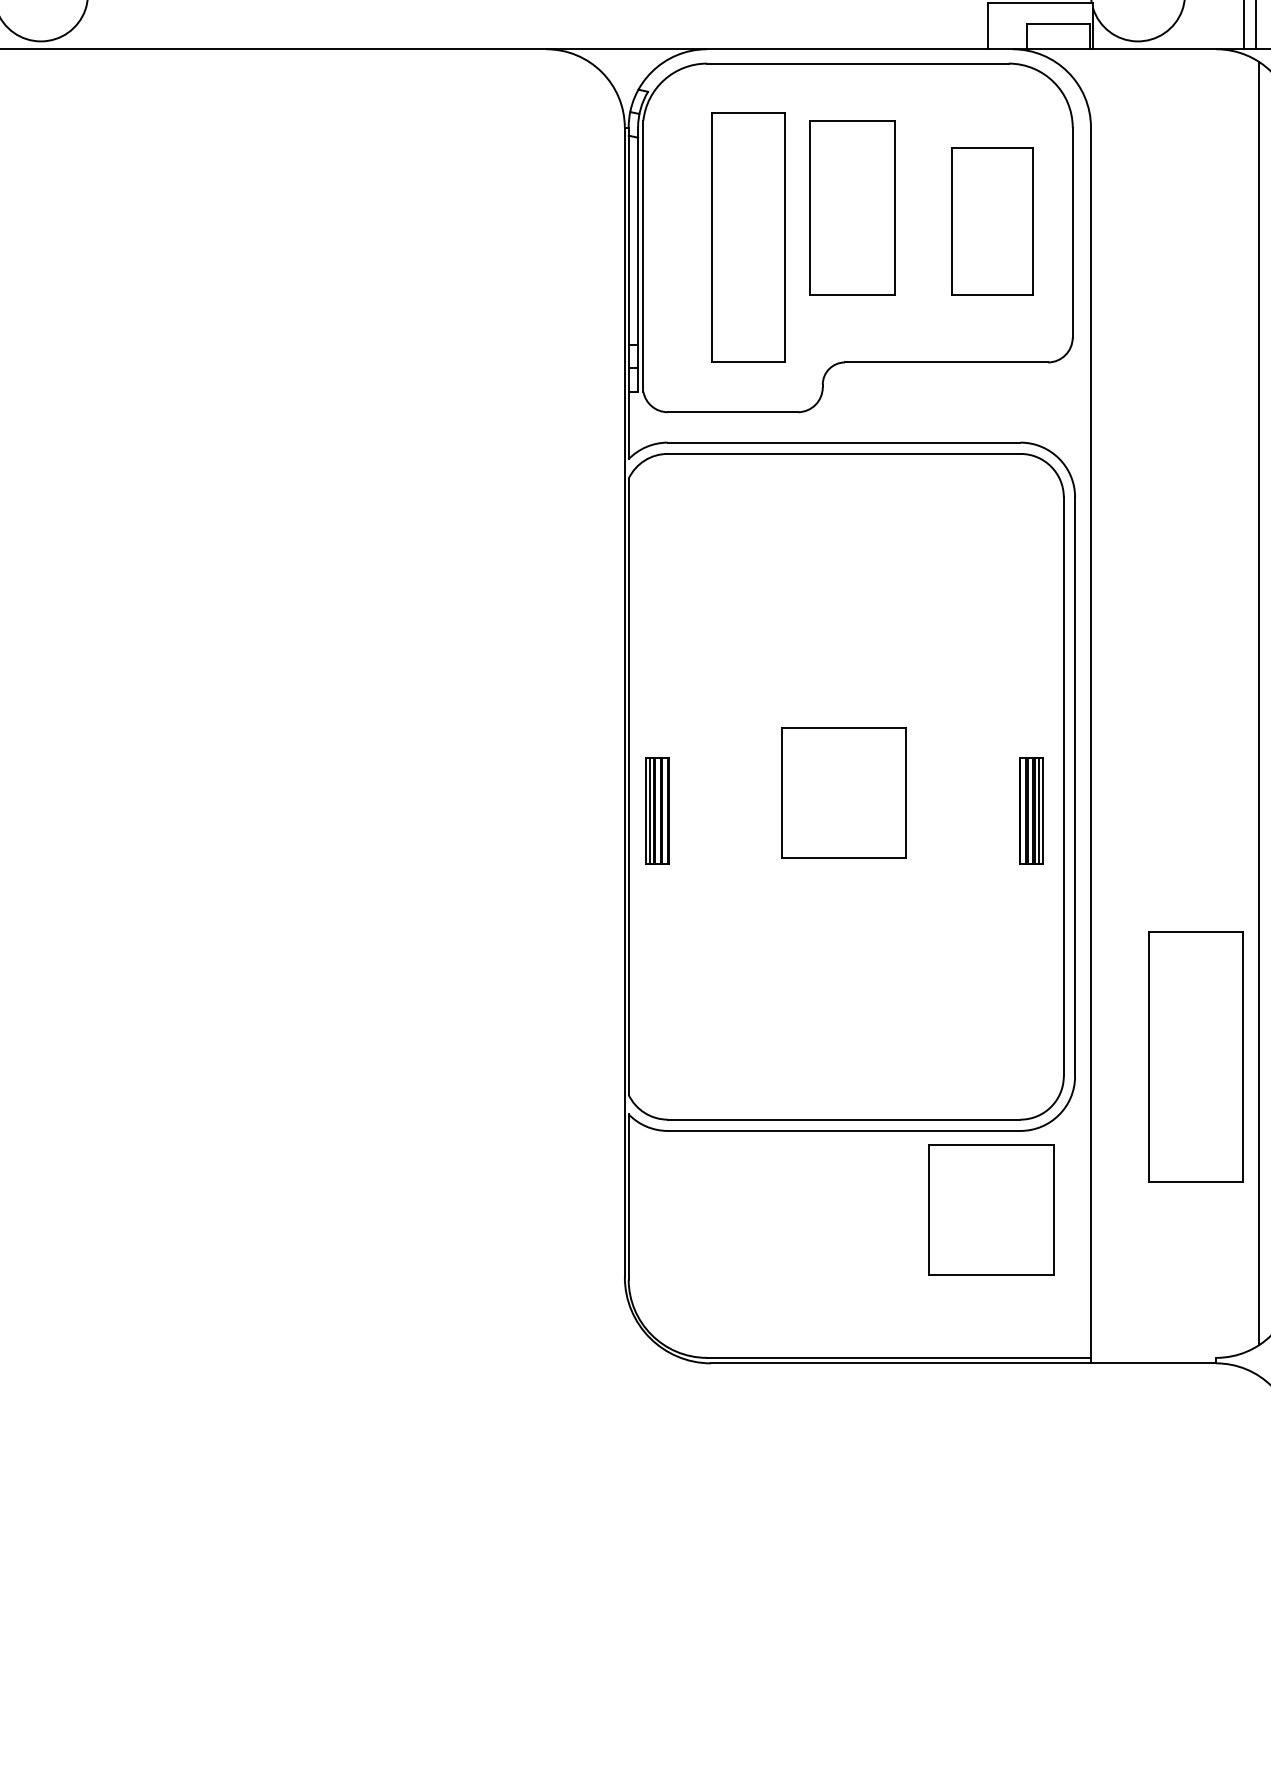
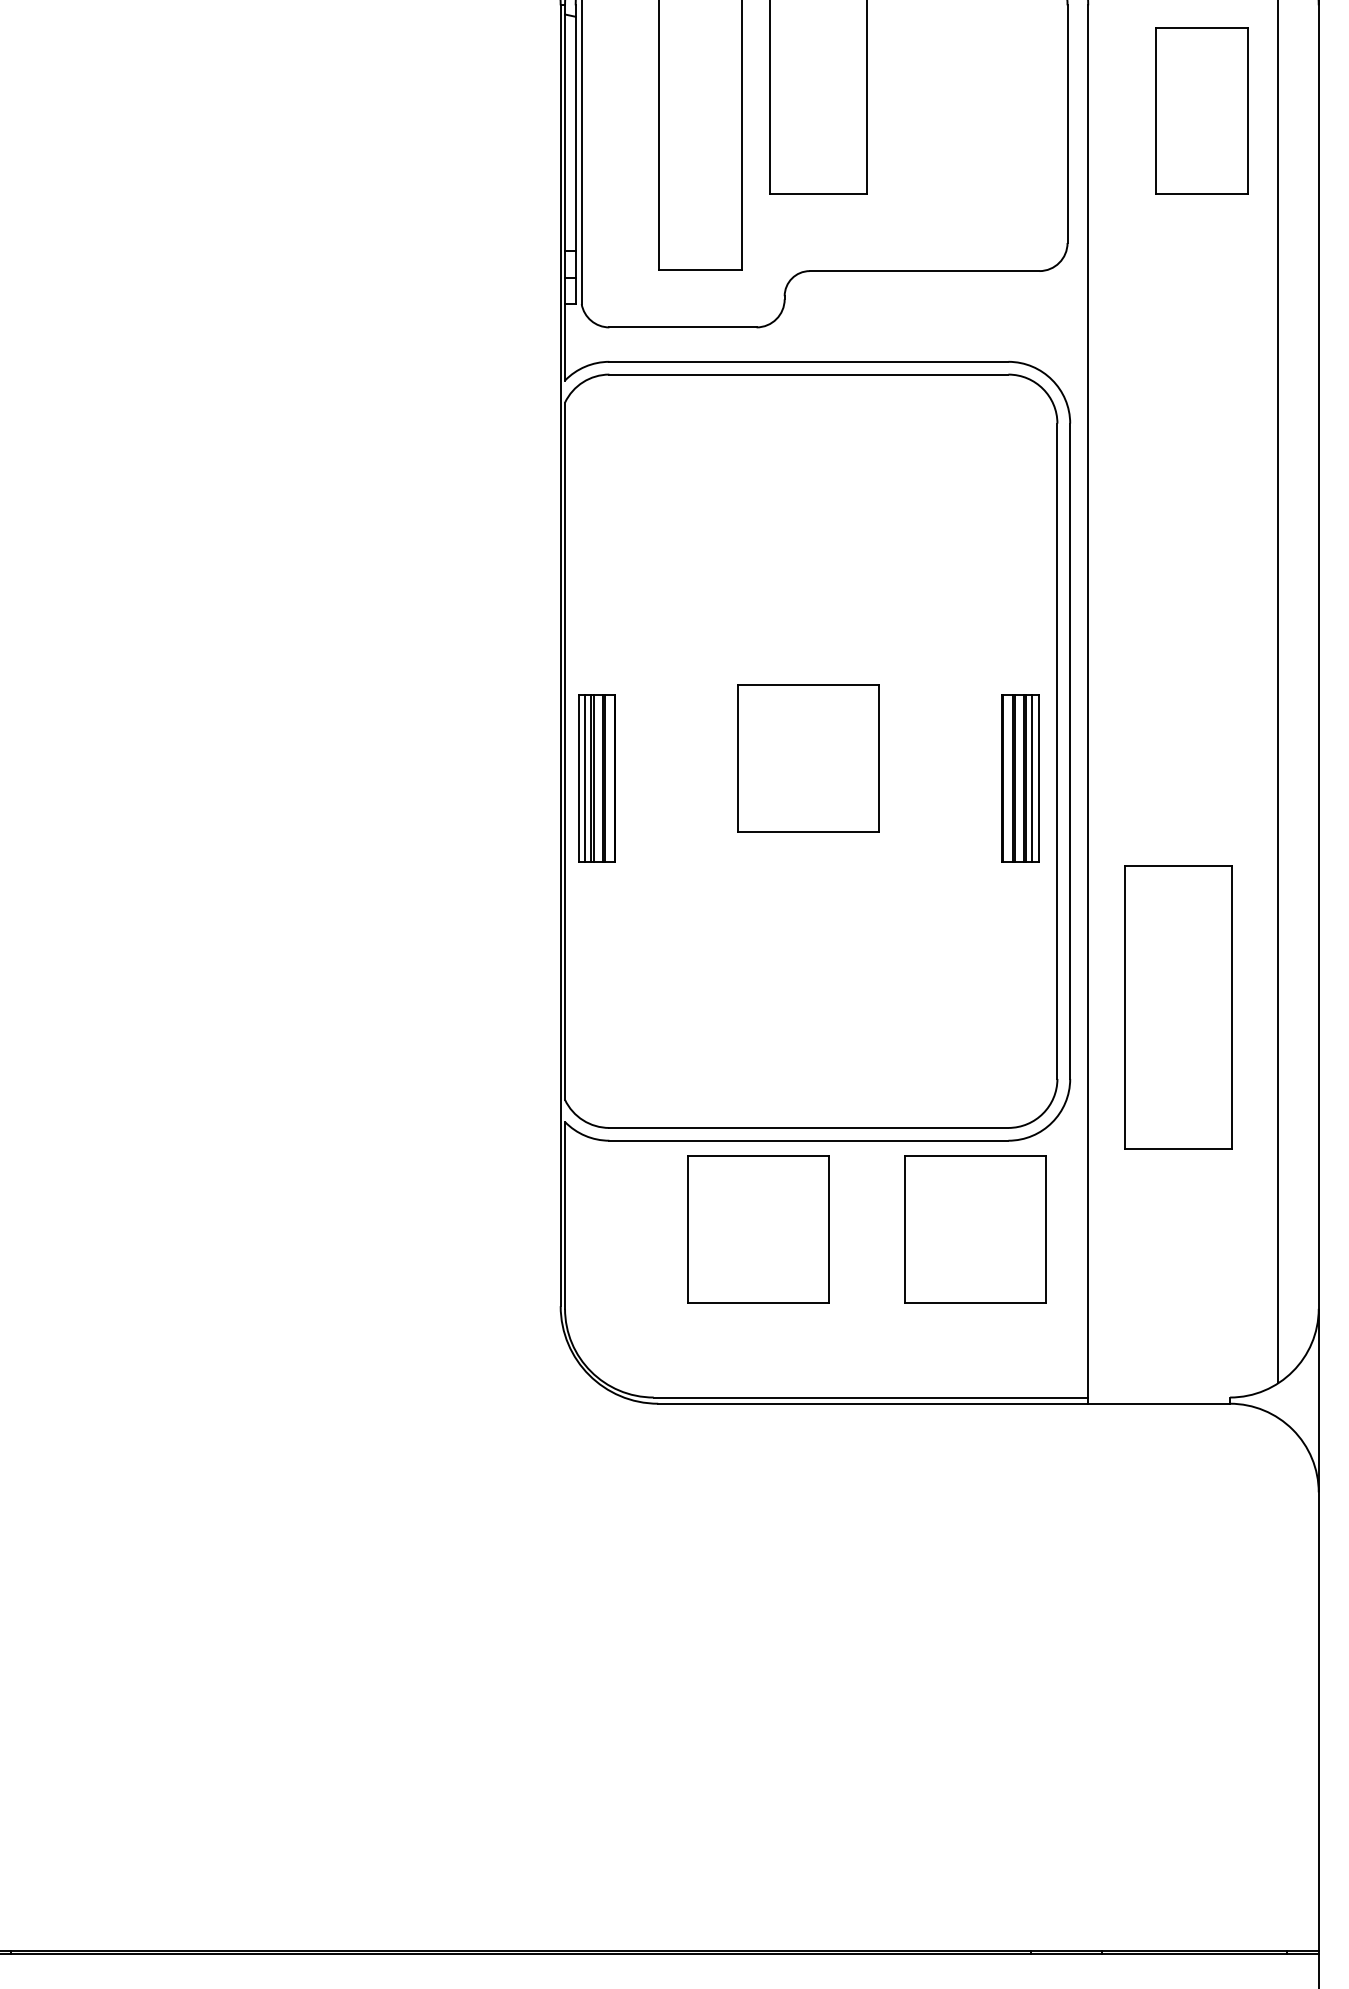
part: (992, 221) -> (1201, 111), moved
part: (657, 810) -> (597, 778), size x1.4
part: (1031, 810) -> (1020, 778), size x1.4
part: (1195, 1056) -> (1178, 1006), moved
part: (799, 1209) -> (758, 1229), added

